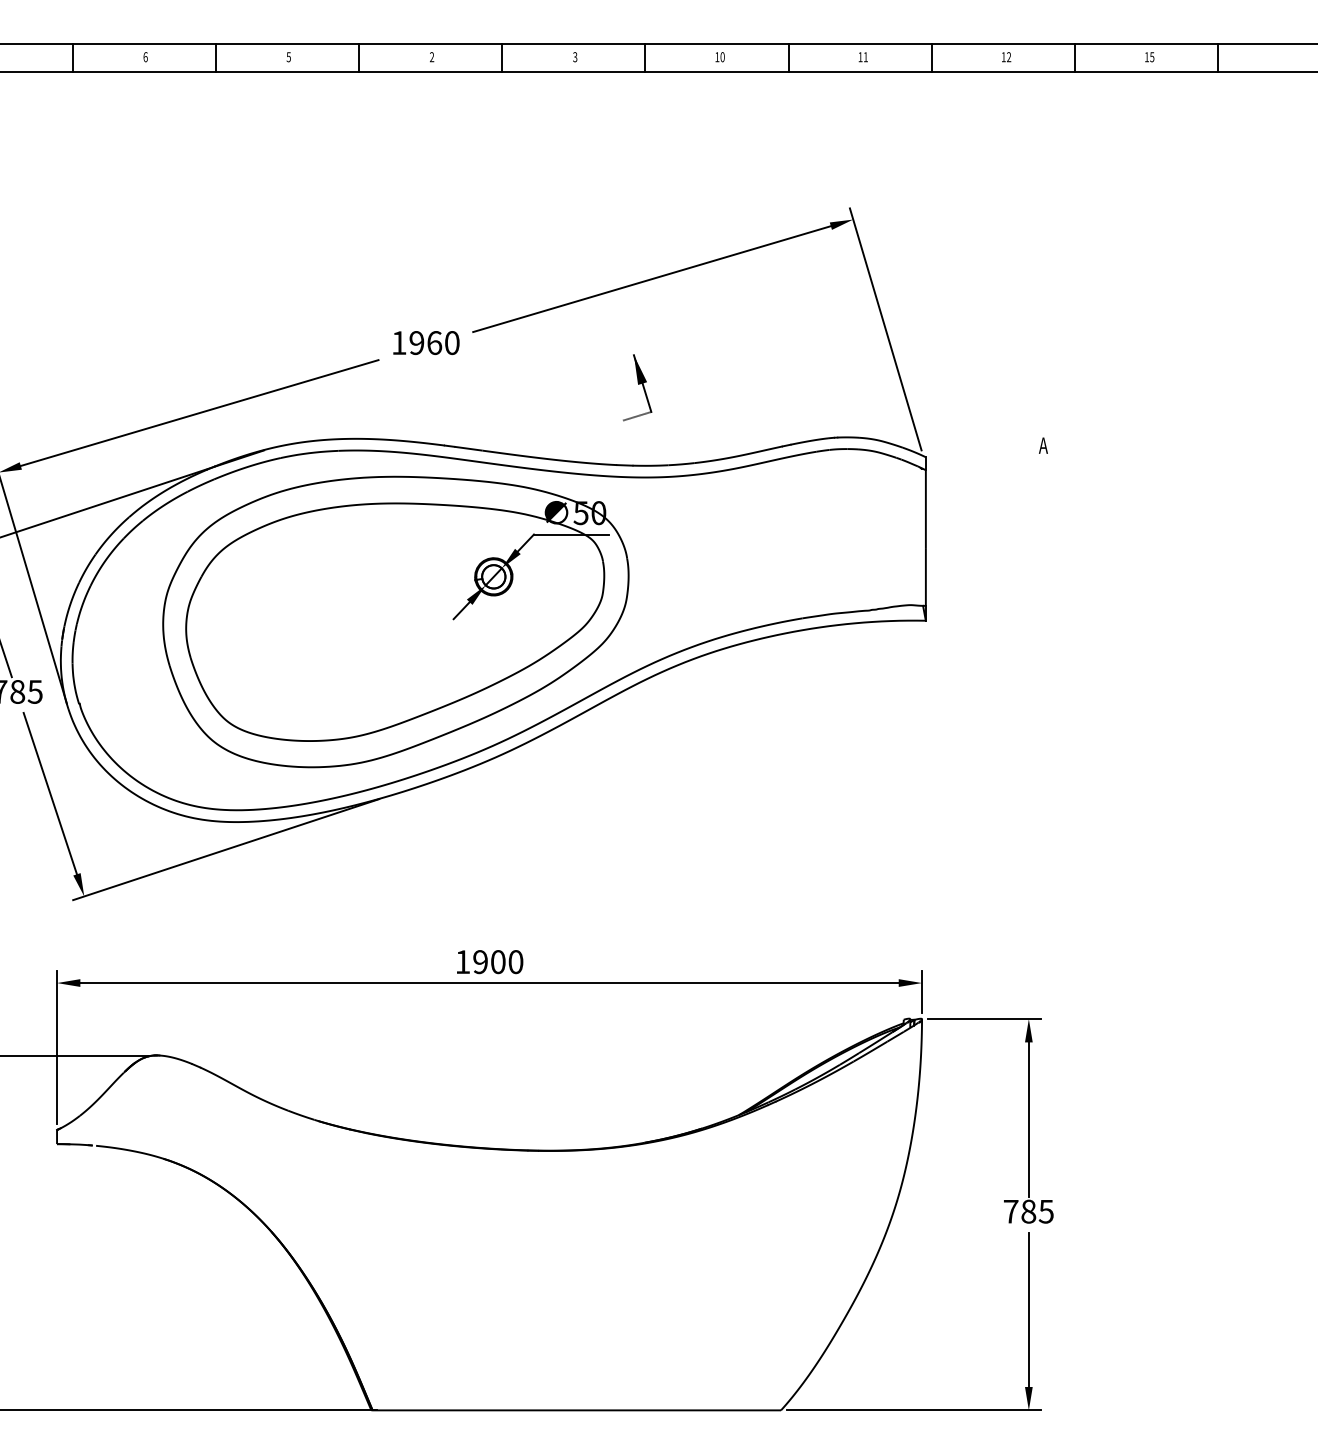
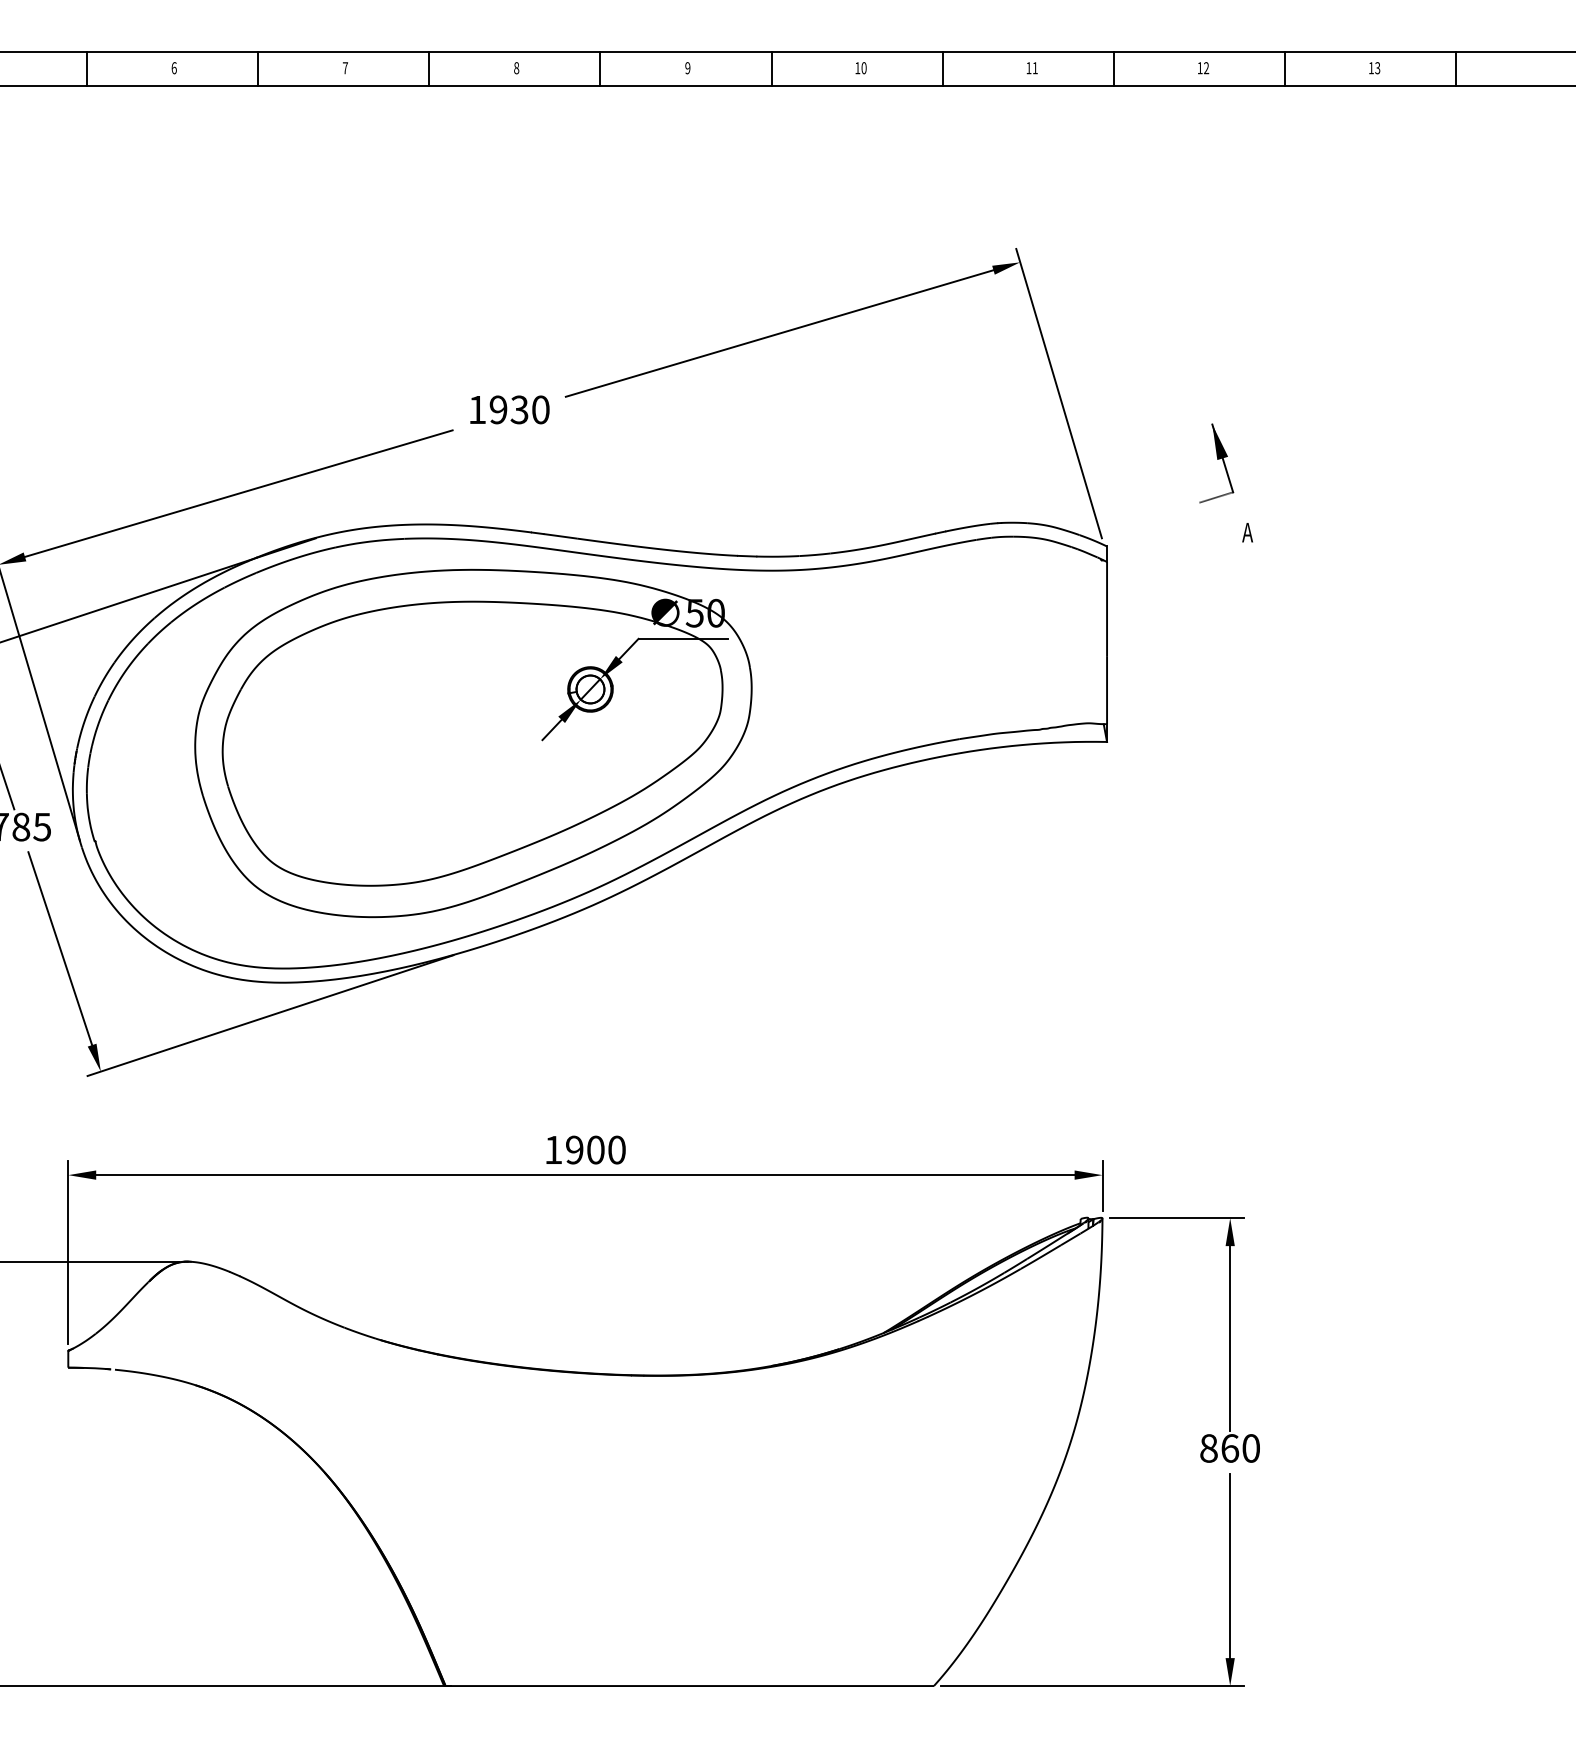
text: (1152, 56) -> (1378, 67), 15 -> 13
text: (288, 57) -> (345, 68), 5 -> 7
text: (431, 57) -> (516, 68), 2 -> 8
text: (575, 57) -> (688, 68), 3 -> 9
text: (434, 343) -> (519, 410), 1960 -> 1930
part: (637, 387) -> (1216, 463), moved
text: (1028, 1211) -> (1229, 1448), 785 -> 860

